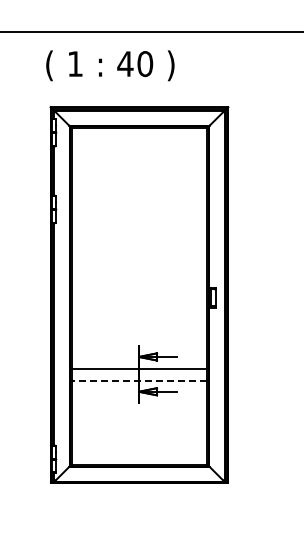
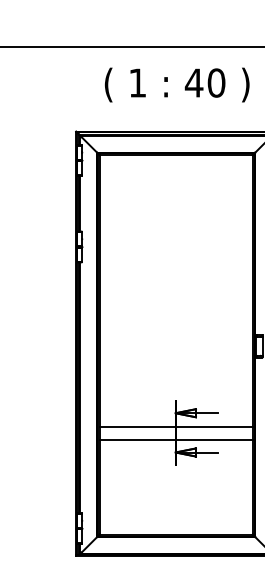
text: (110, 65) -> (177, 84), moved
line: (139, 380) -> (176, 439), dashed -> solid

